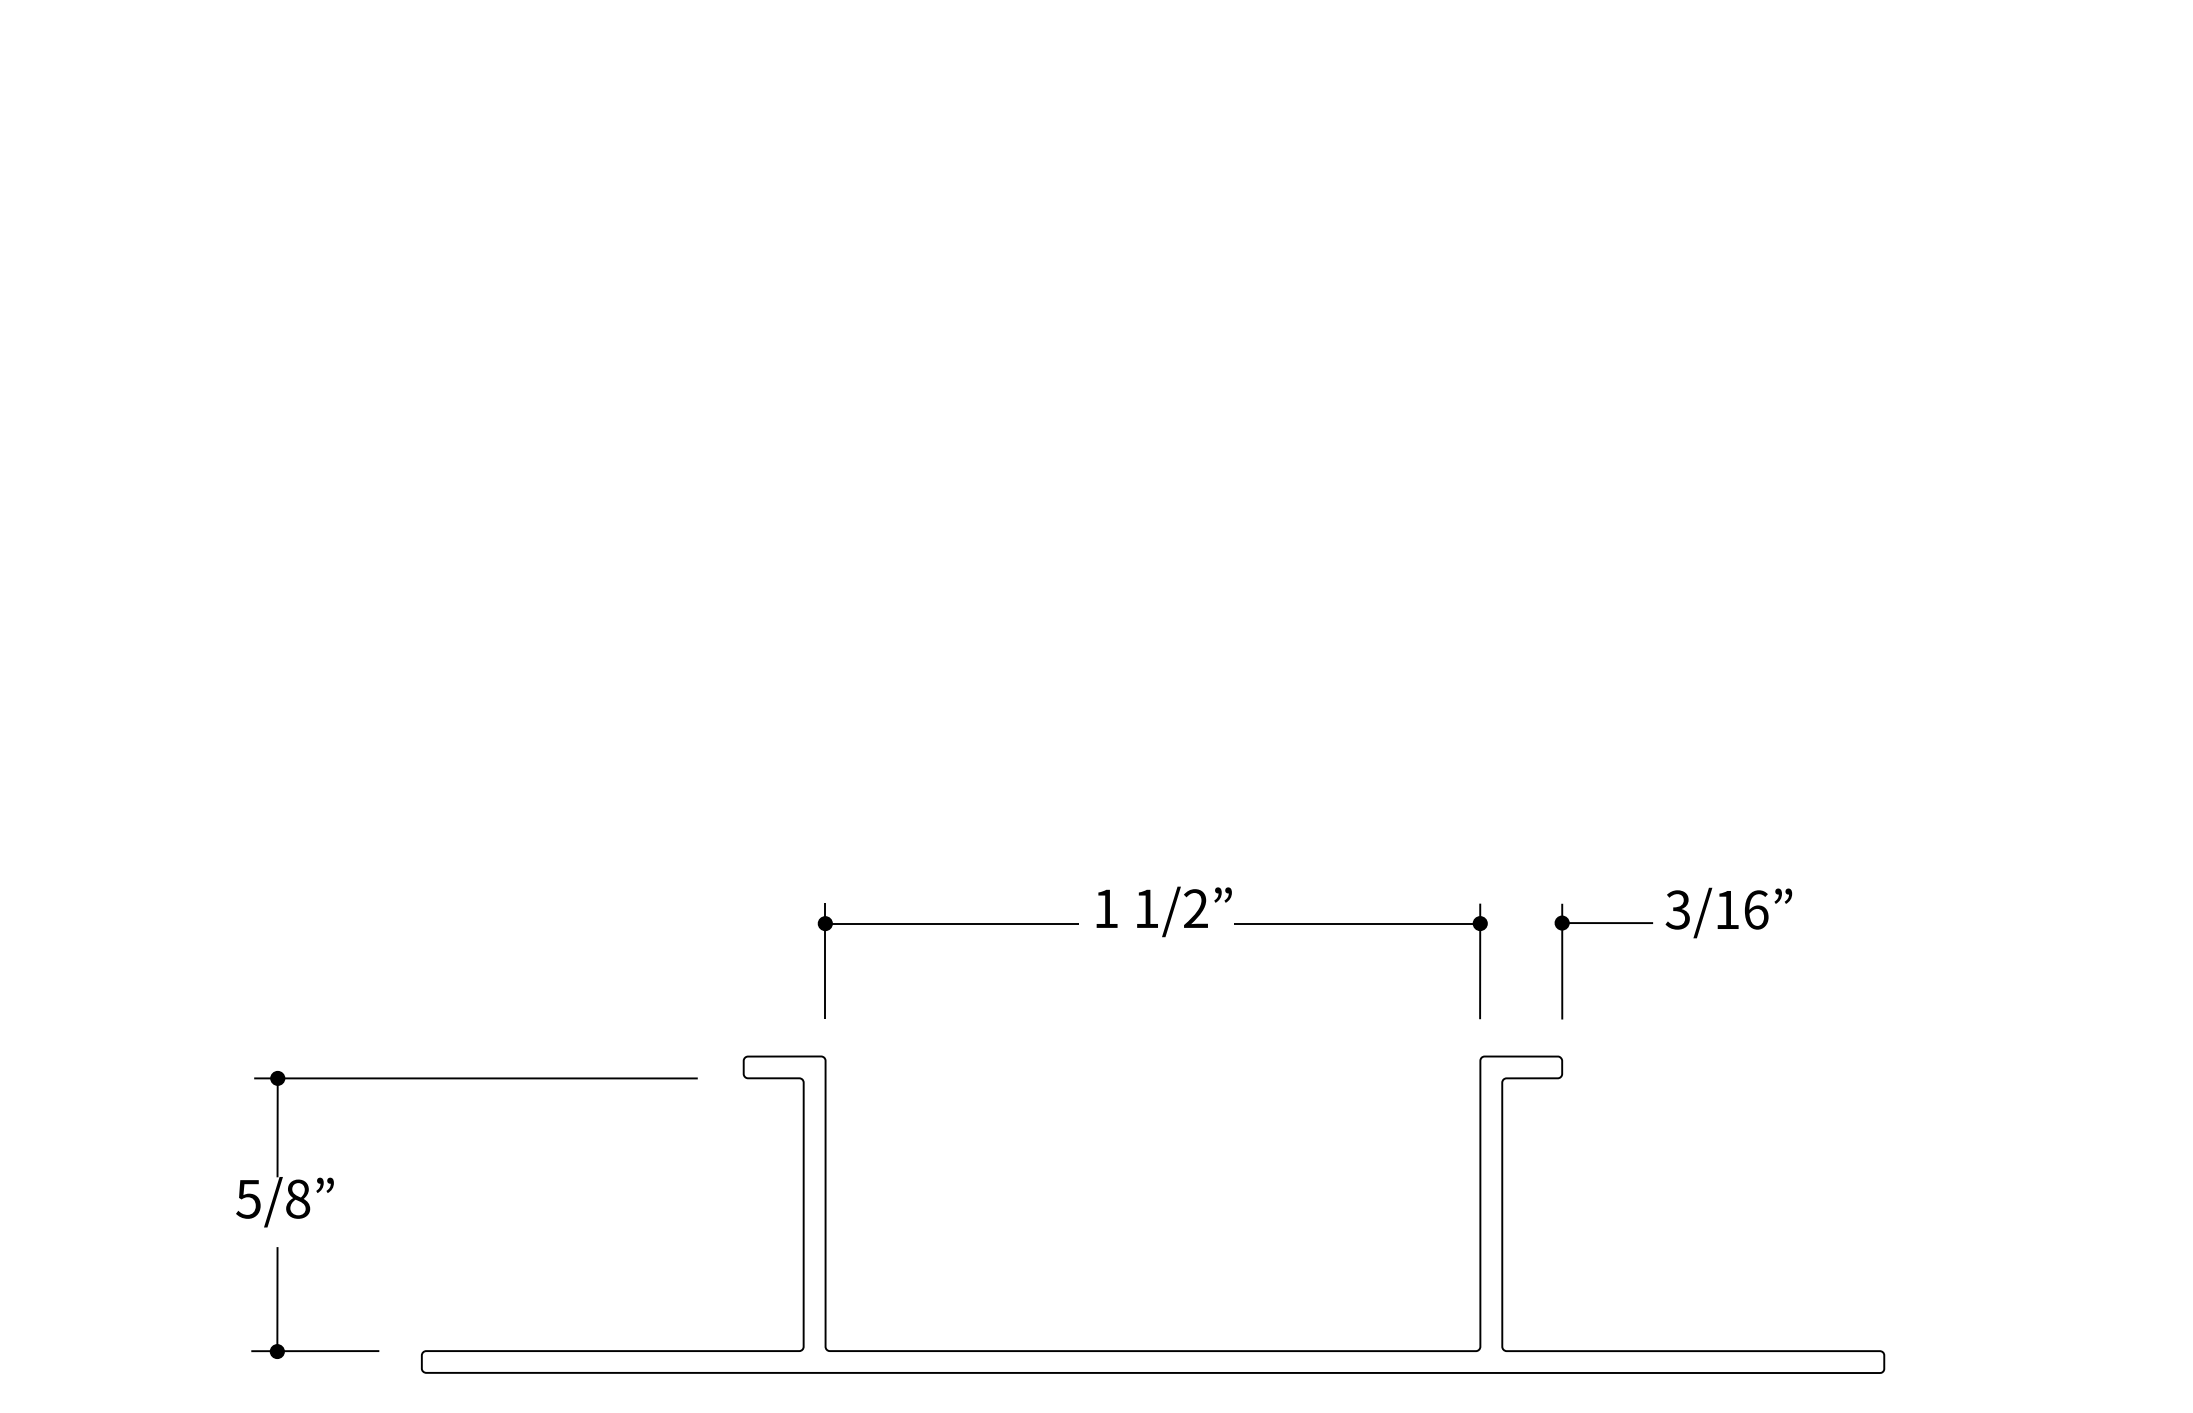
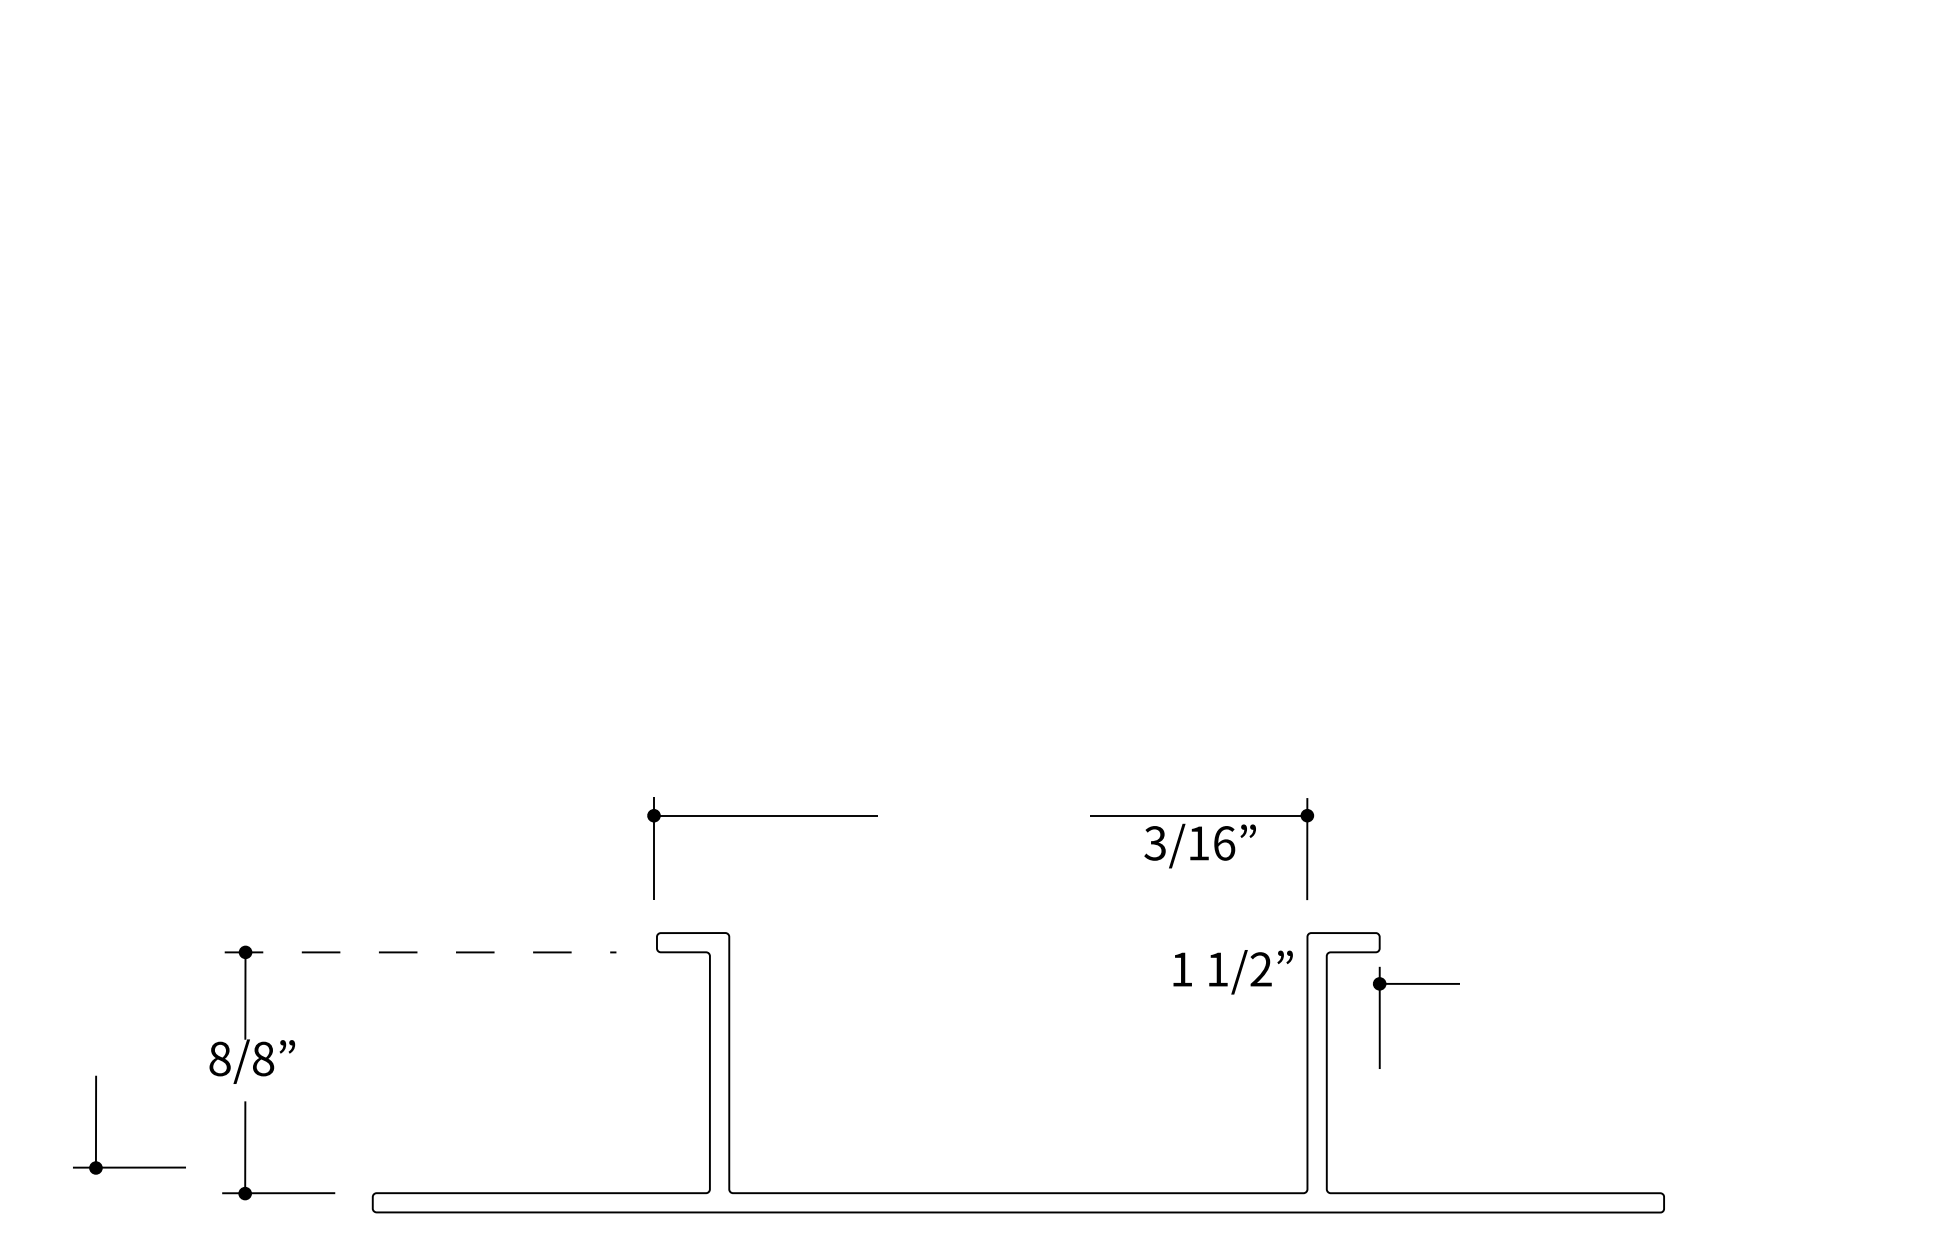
text: (1163, 911) -> (1232, 971), moved
text: (1728, 912) -> (1199, 845), moved
part: (1603, 923) -> (1416, 984), moved
part: (947, 924) -> (761, 816), moved
line: (475, 1078) -> (420, 952), solid -> dashed
text: (248, 1198) -> (219, 1058), 5/8 -> 8/8
part: (109, 1273) -> (96, 1124), added

